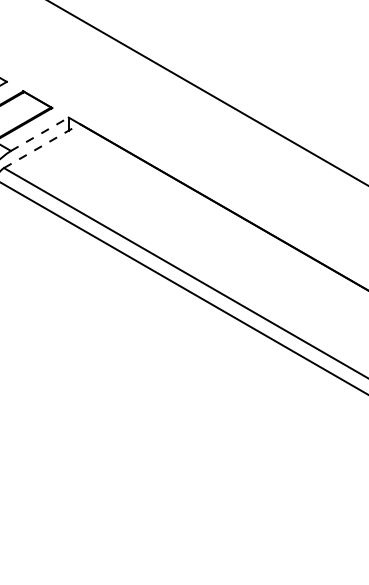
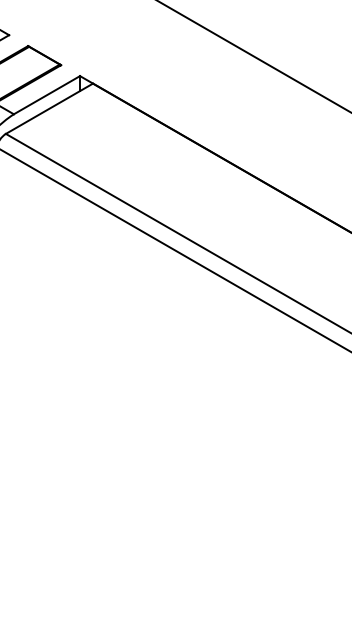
line: (40, 134) -> (47, 95), dashed -> solid
line: (42, 146) -> (49, 109), dashed -> solid

